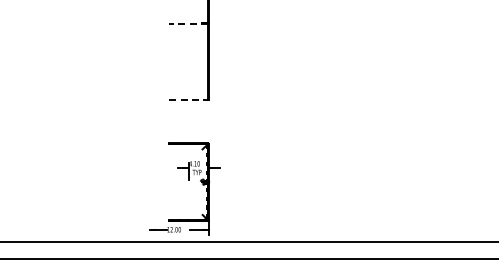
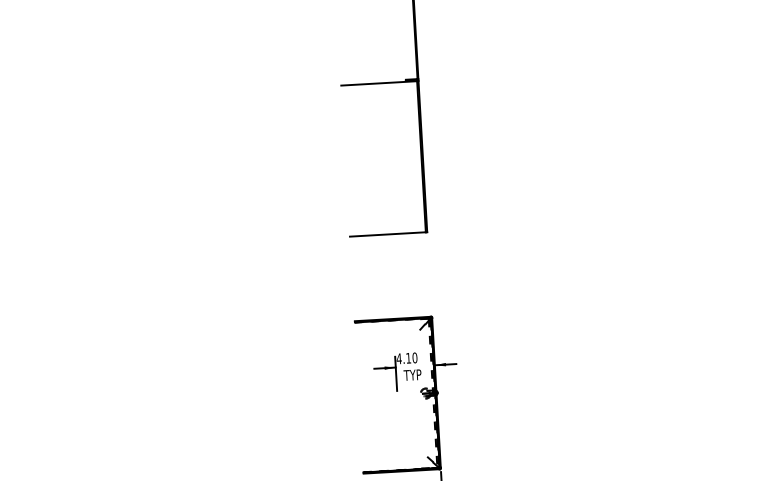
line: (188, 23) -> (378, 83), dashed -> solid
line: (189, 100) -> (389, 234), dashed -> solid

